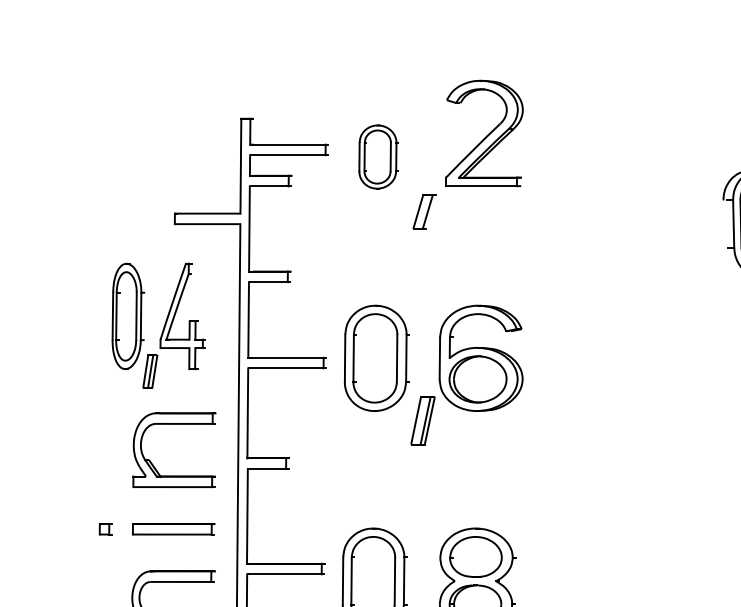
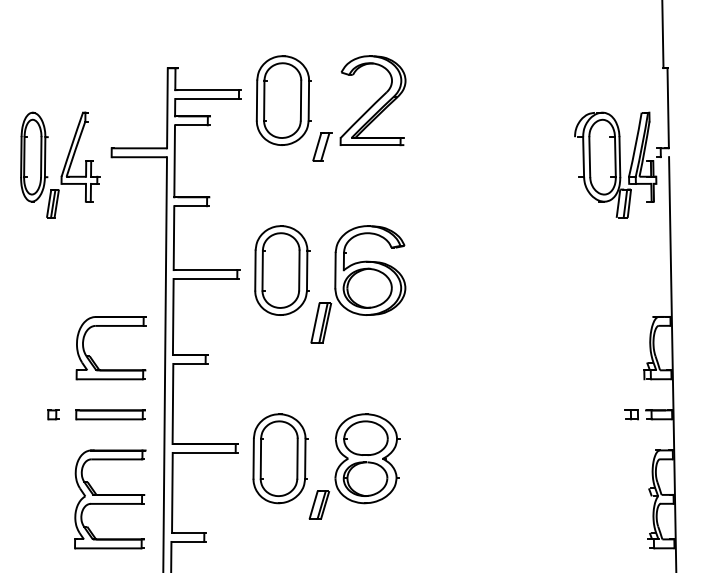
part: (483, 133) -> (372, 100), moved
part: (378, 156) -> (283, 100), size x1.67
part: (159, 325) -> (60, 164), moved

